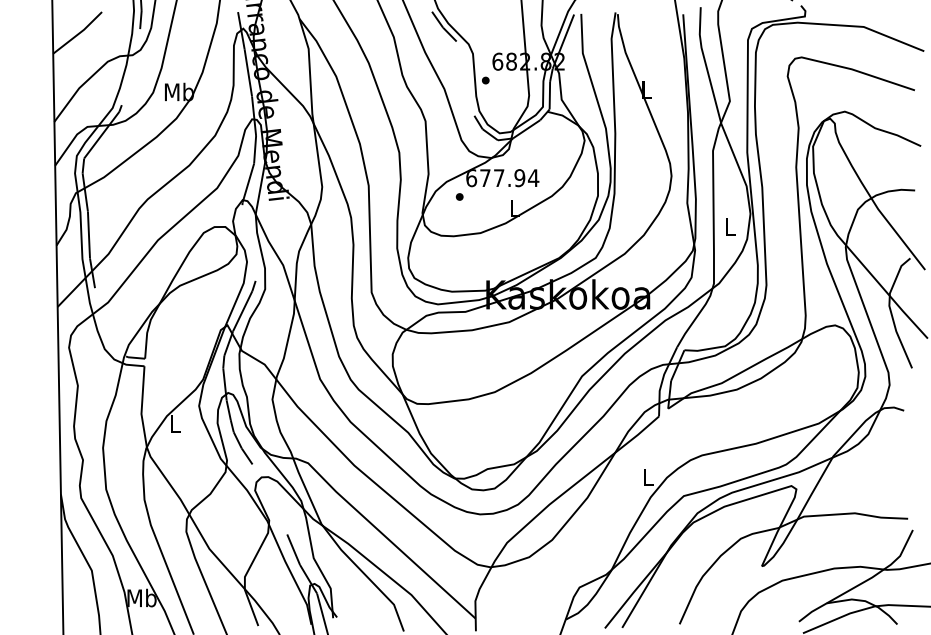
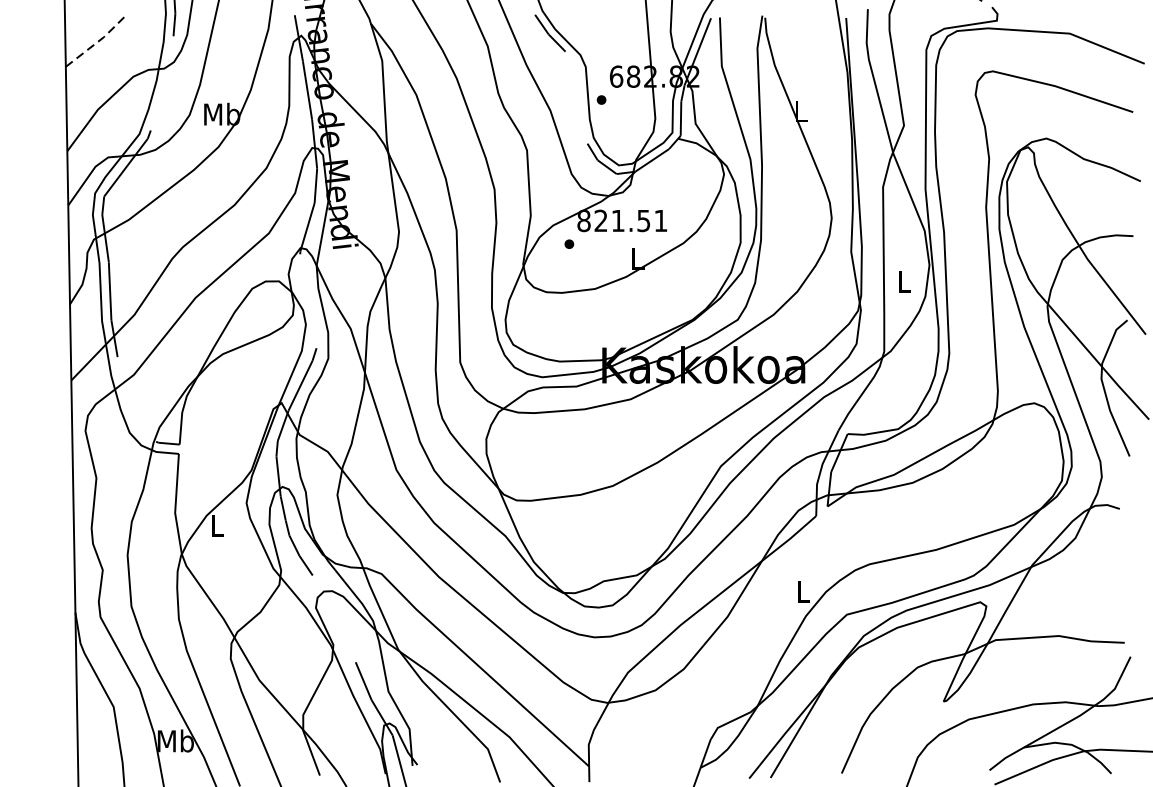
line: (79, 33) -> (98, 41), solid -> dashed
text: (502, 178) -> (622, 221), 677.94 -> 821.51

